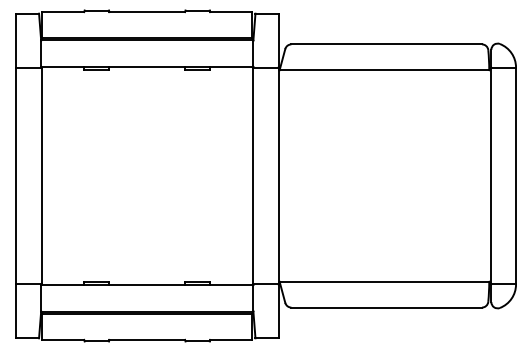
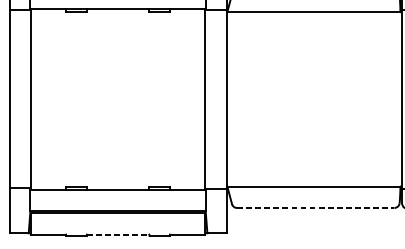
line: (387, 307) -> (316, 207), solid -> dashed
line: (147, 339) -> (118, 234), solid -> dashed

